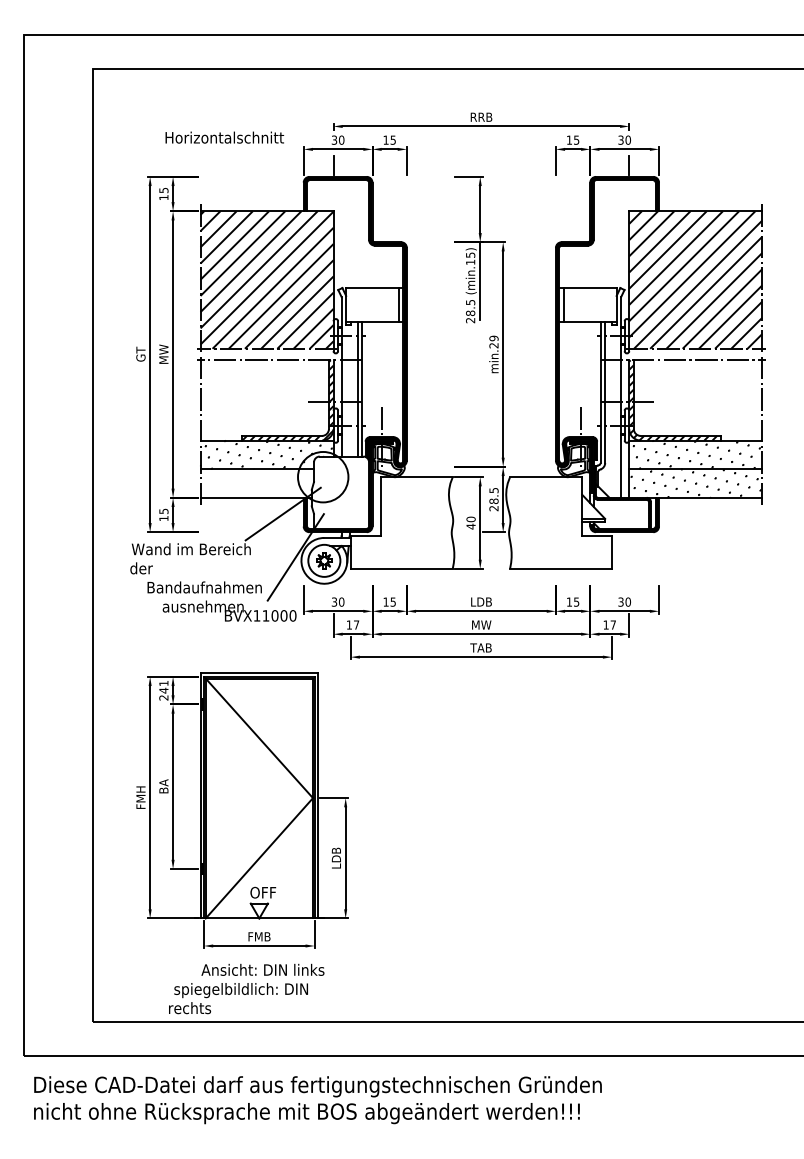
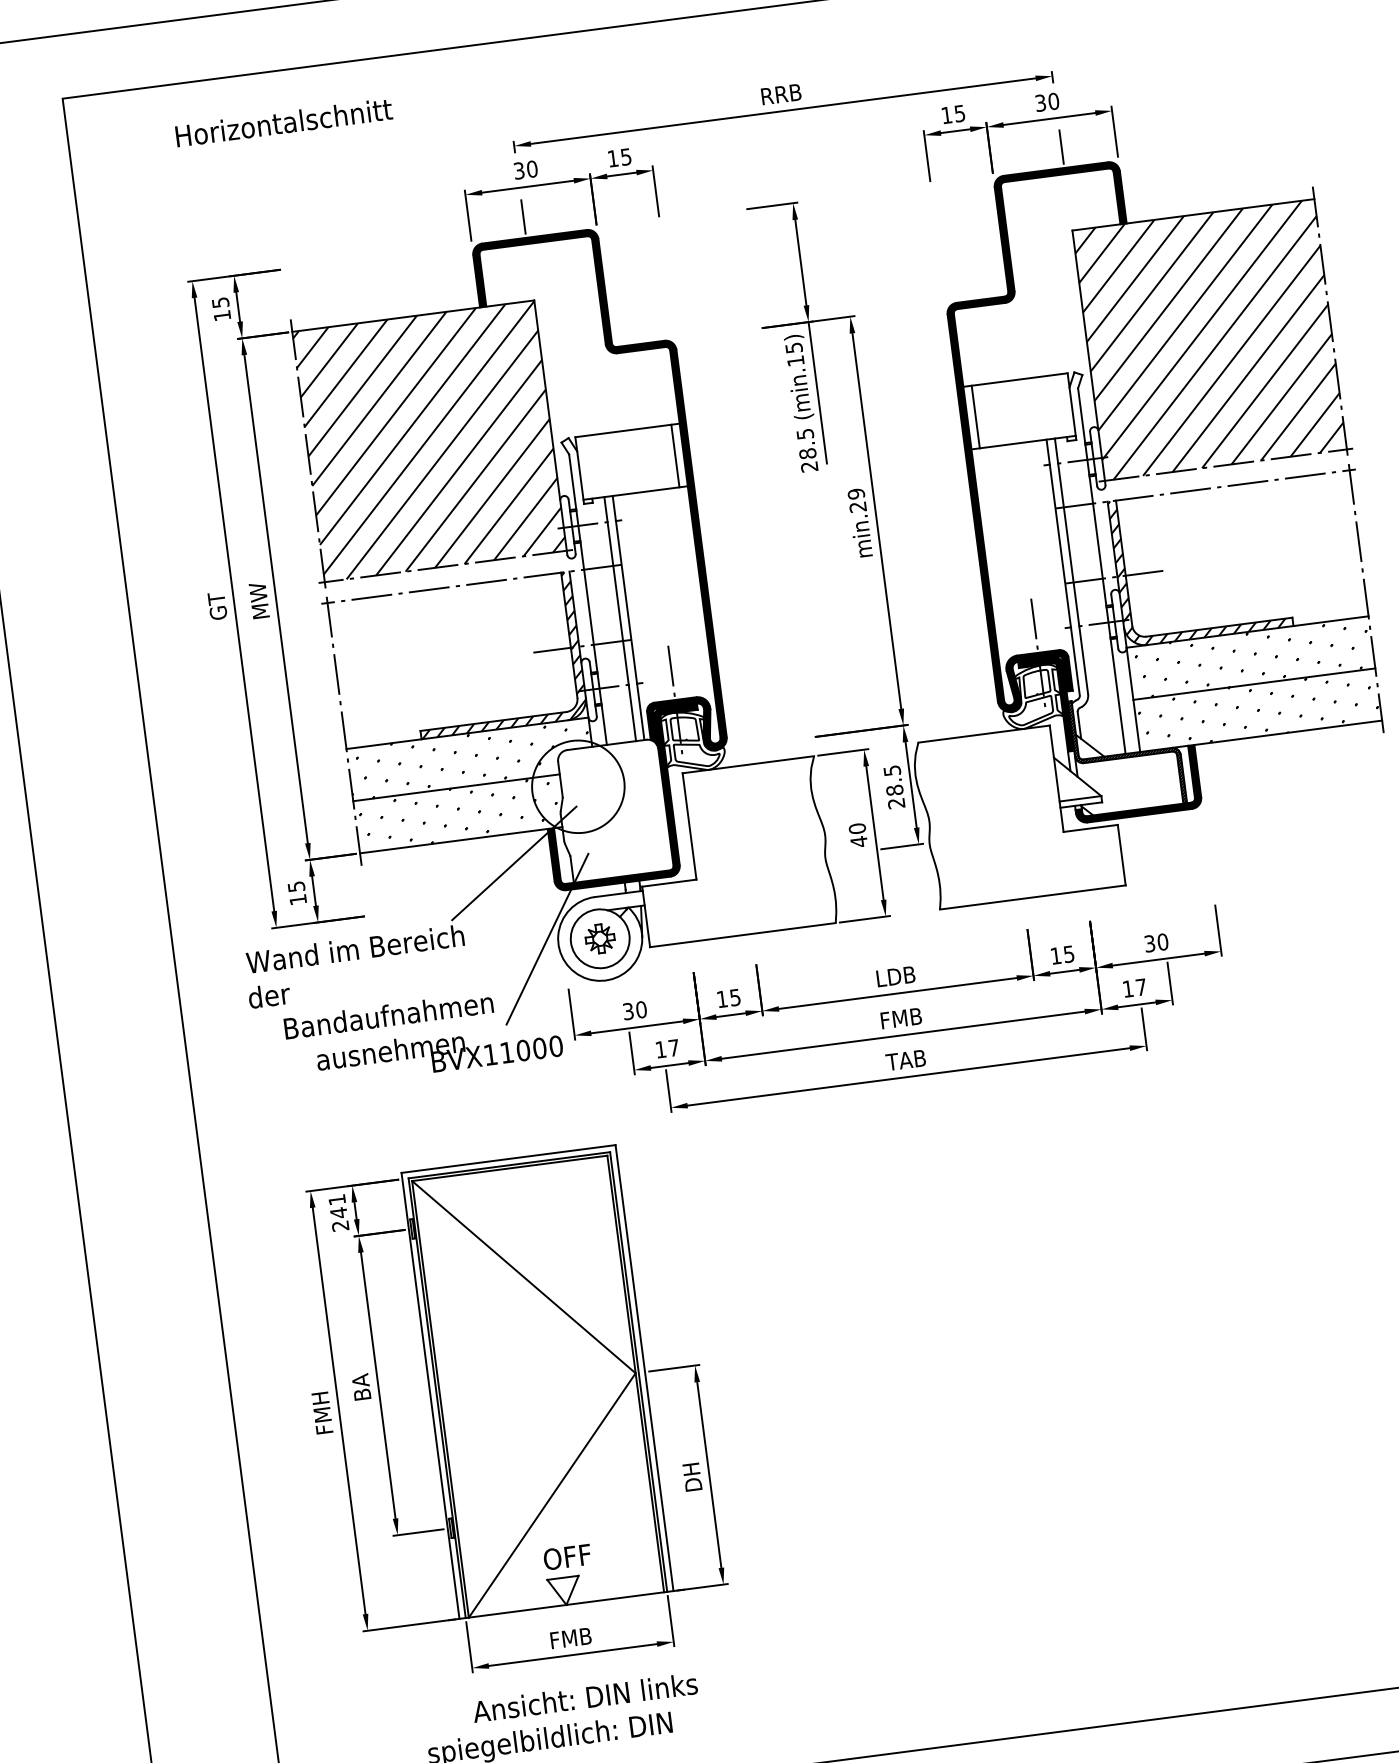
text: (224, 137) -> (283, 122), moved
hatch: (256, 483) -> (458, 814), added
text: (481, 624) -> (901, 1017), MW -> FMB
text: (335, 857) -> (690, 1475), LDB -> DH

